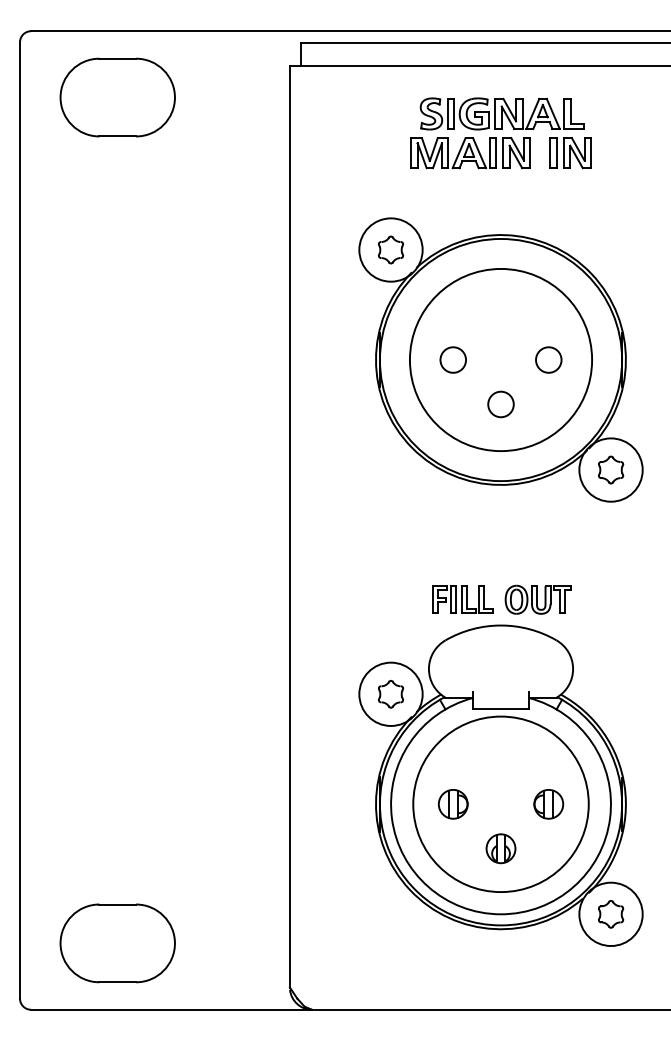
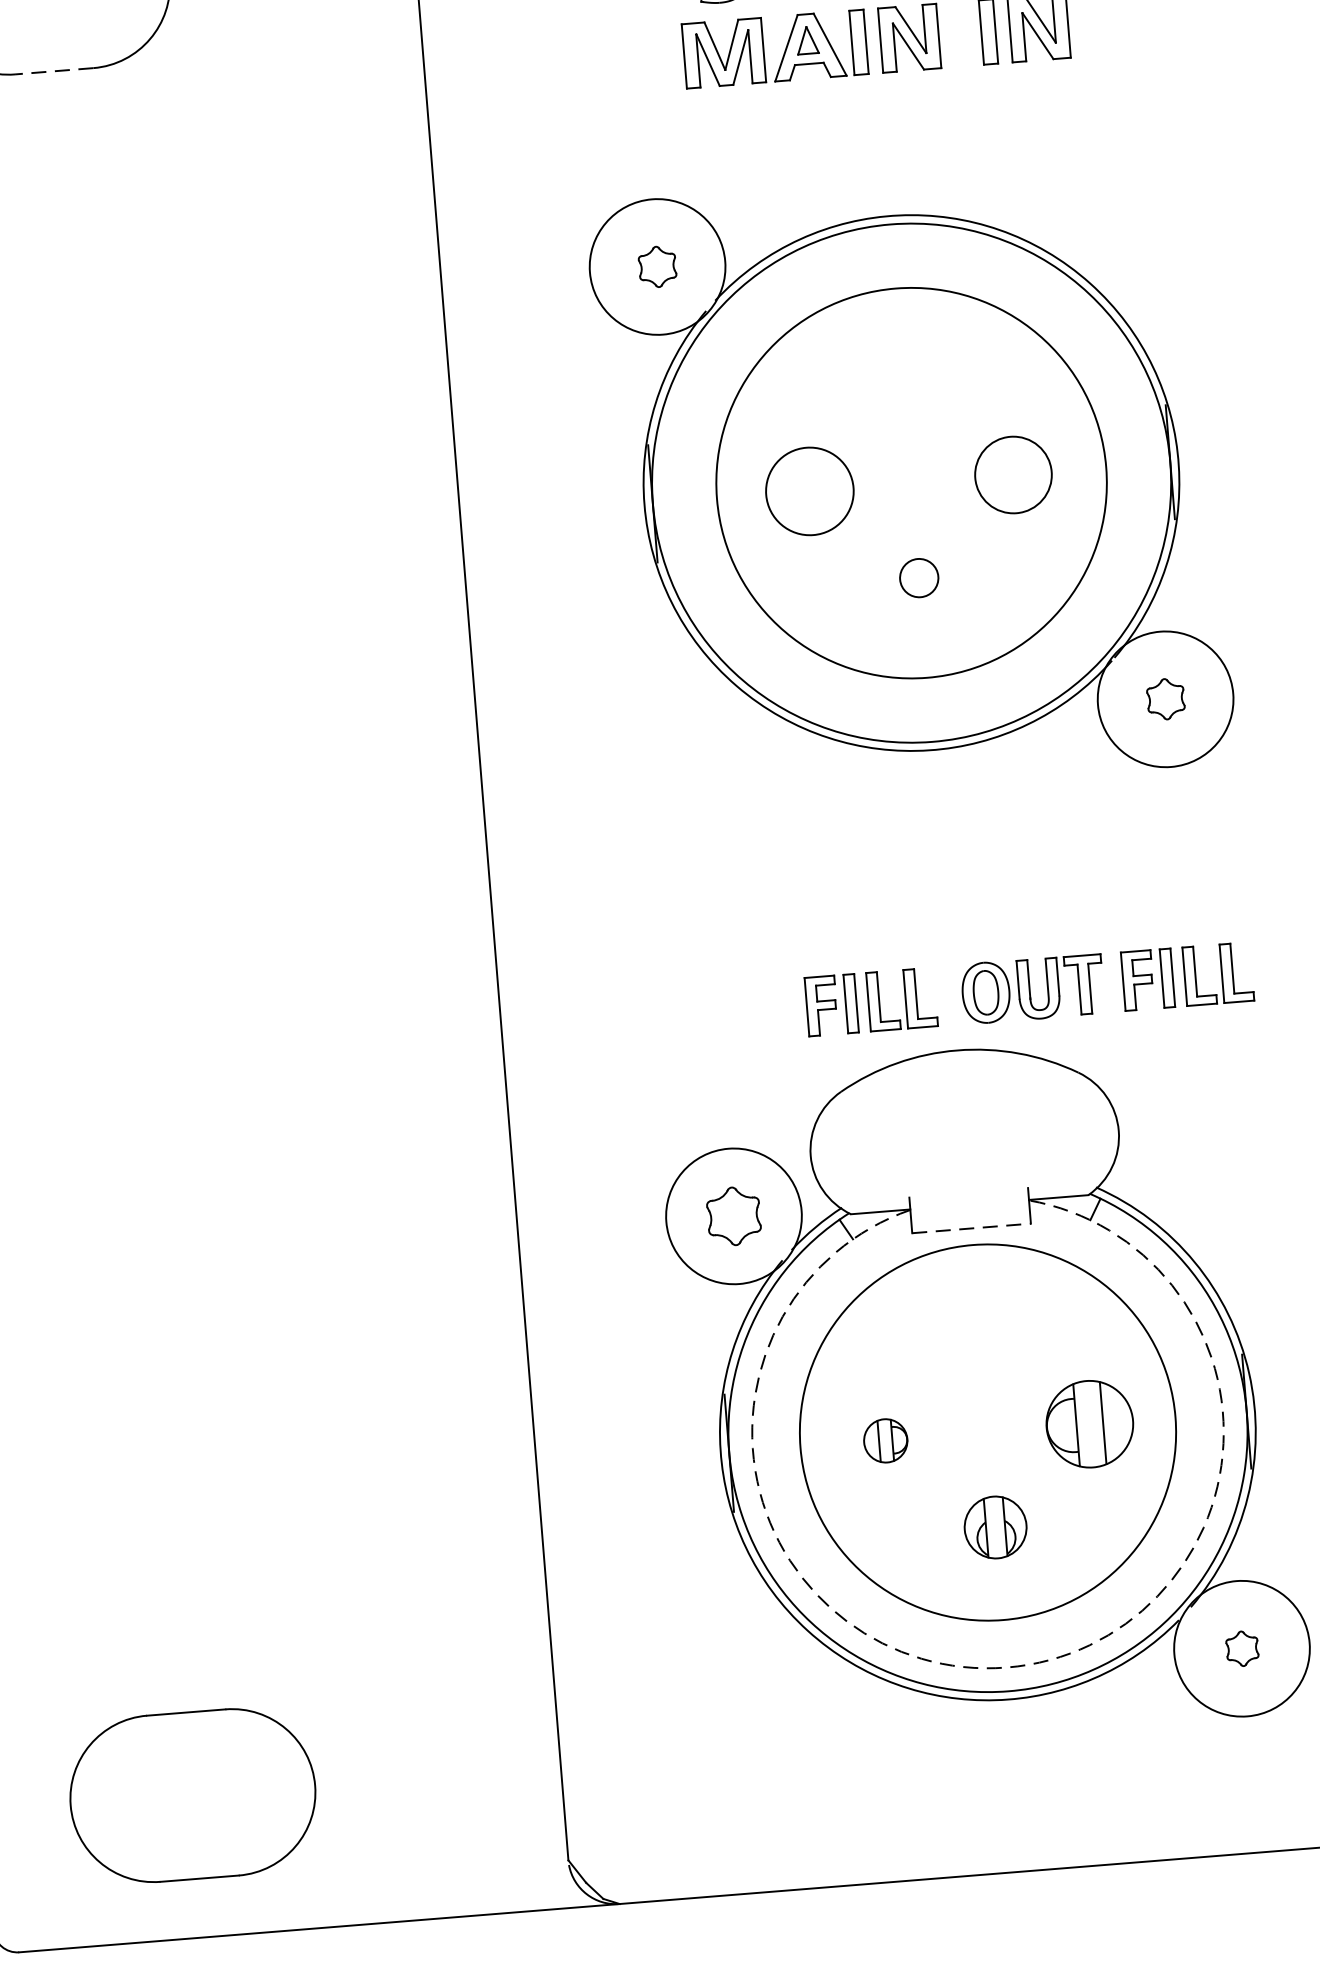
line: (117, 136) -> (53, 71), solid -> dashed
part: (390, 249) -> (656, 265), size x0.7
circle: (452, 359) -> (807, 490), size x1.6
circle: (548, 359) -> (1012, 473), size x1.4
circle: (500, 404) -> (918, 578), size x0.7
part: (611, 469) -> (1166, 698), size x0.7
part: (610, 599) -> (1186, 976), added
line: (501, 708) -> (972, 1227), solid -> dashed
part: (452, 804) -> (884, 1441), size x0.7
part: (548, 804) -> (1089, 1424), size x1.4
arc: (501, 914) -> (1007, 1667), solid -> dashed
part: (611, 914) -> (1243, 1648), size x0.6

